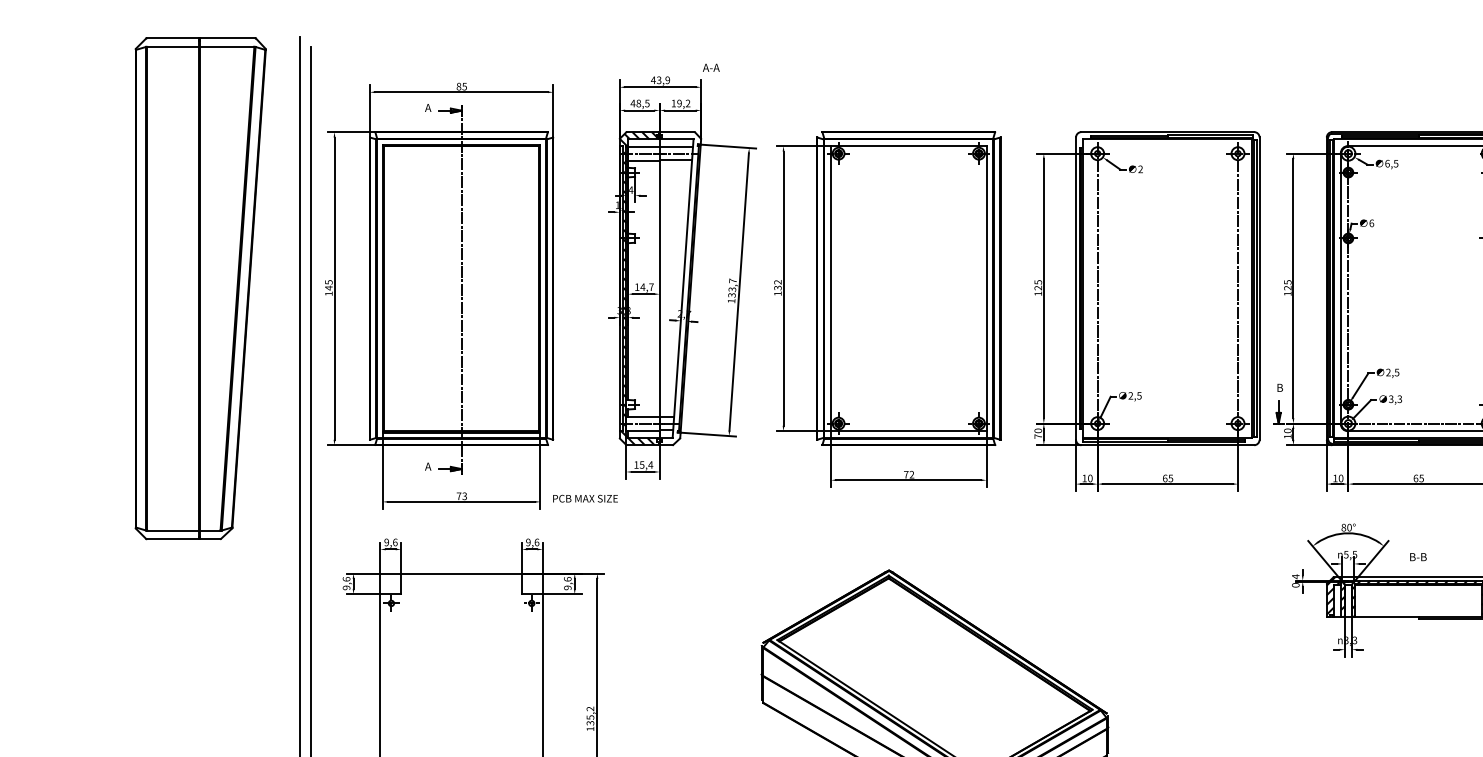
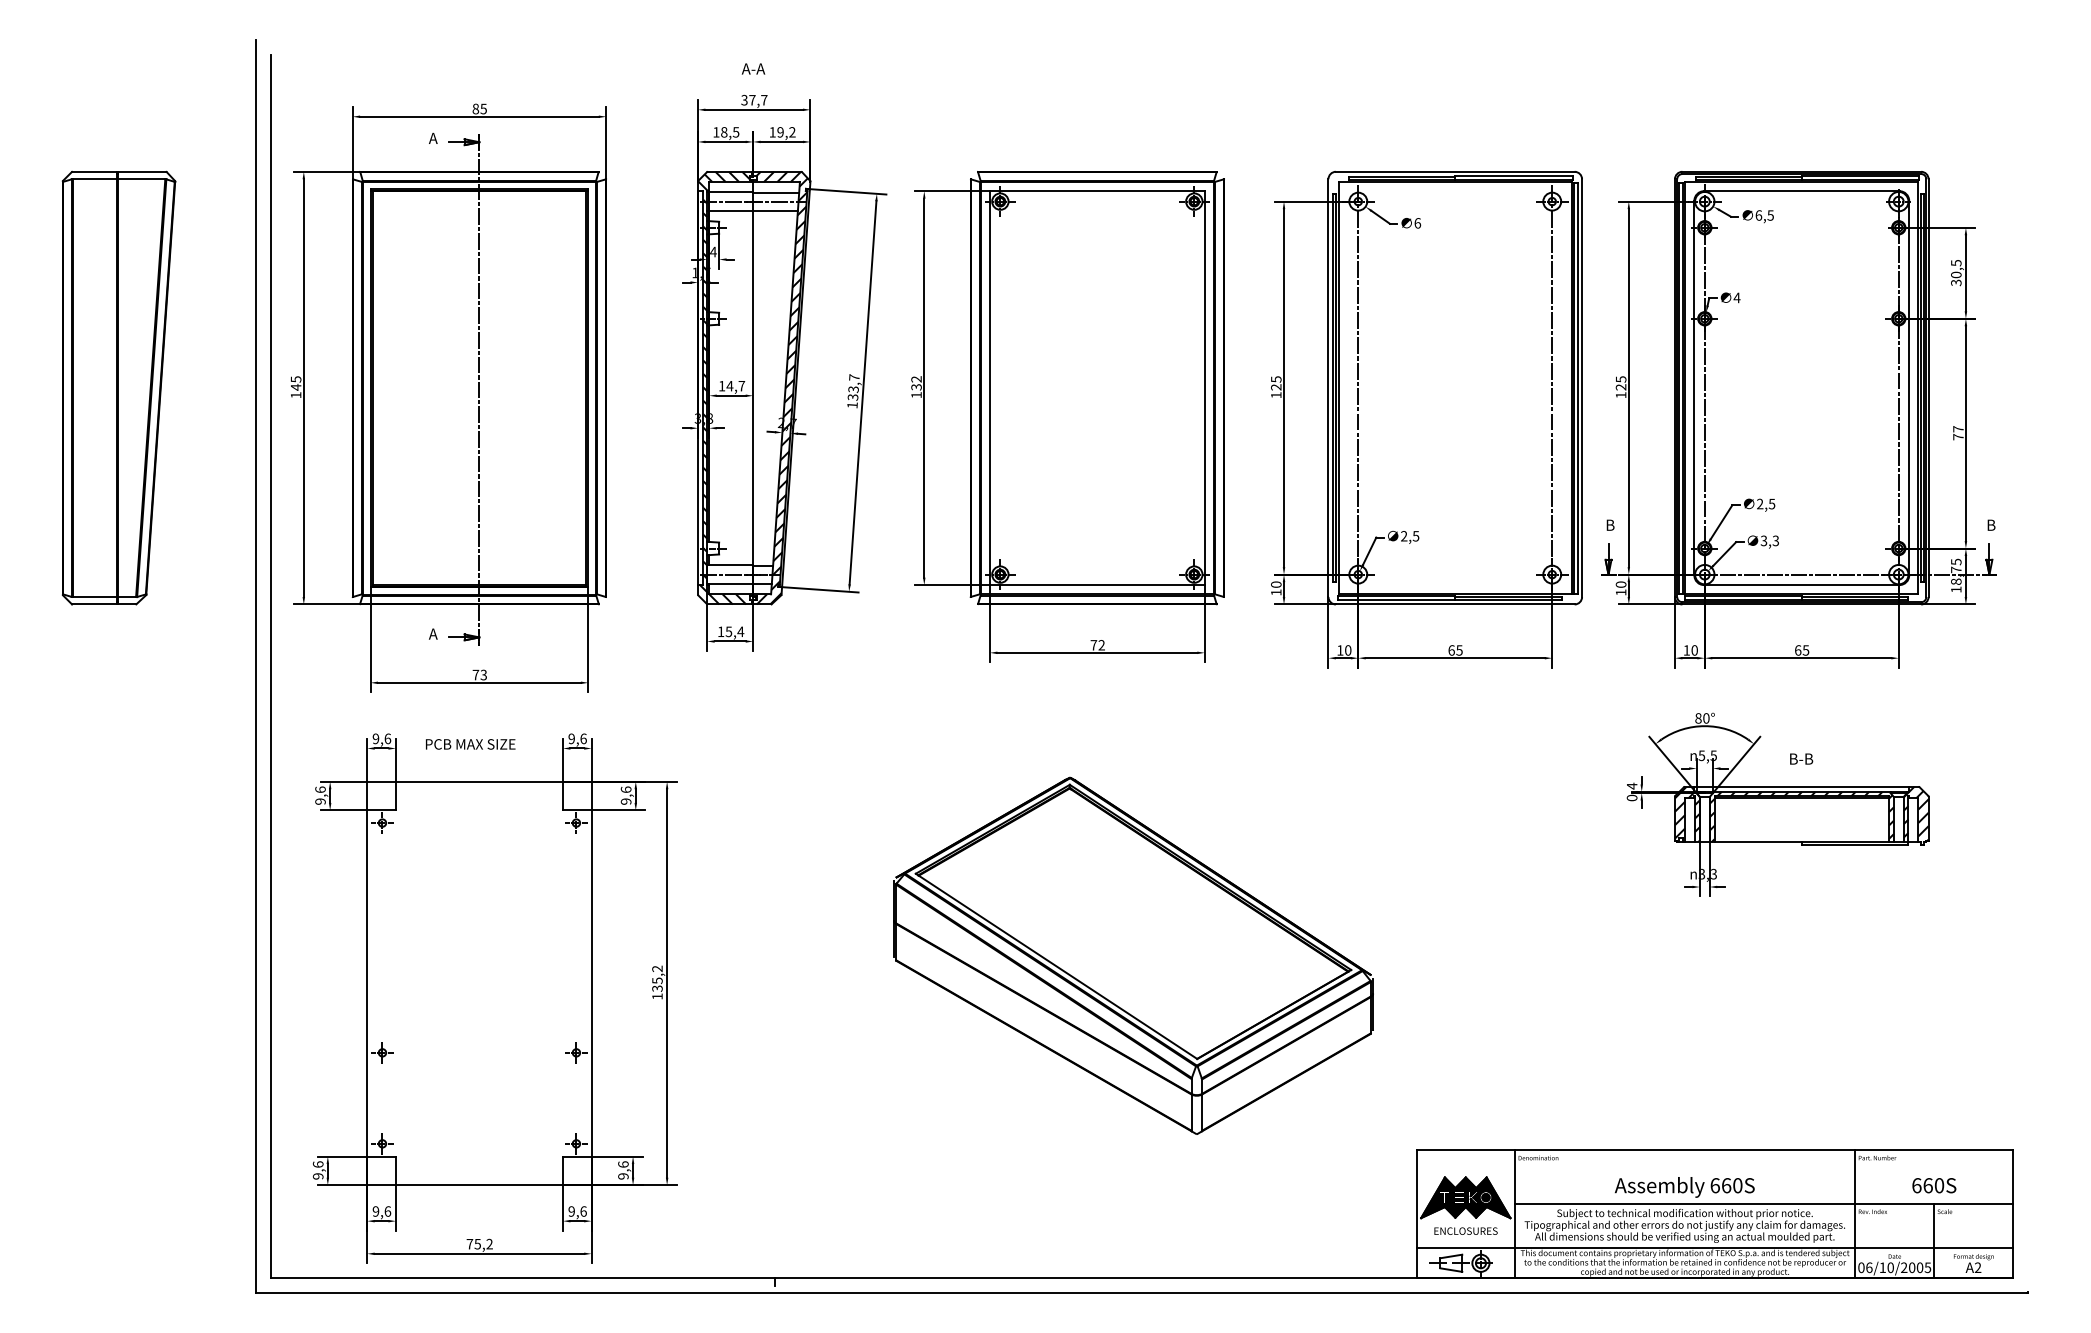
text: (711, 67) -> (753, 68), moved
text: (660, 79) -> (754, 99), 43,9 -> 37,7
text: (632, 103) -> (715, 132), 48,5 -> 18,5
text: (1140, 169) -> (1417, 223), 2 -> 6
text: (1371, 223) -> (1736, 297), 6 -> 4
part: (200, 288) -> (118, 387), size x0.62
hatch: (679, 288) -> (780, 387), added
text: (1038, 436) -> (1276, 592), 70 -> 10
text: (585, 498) -> (470, 744), moved

